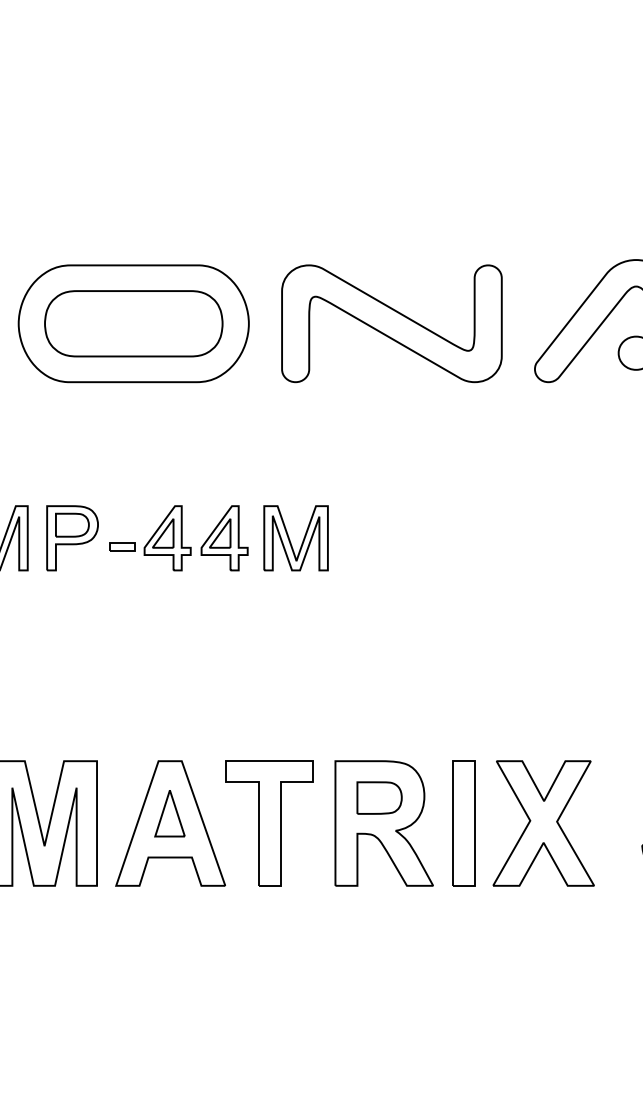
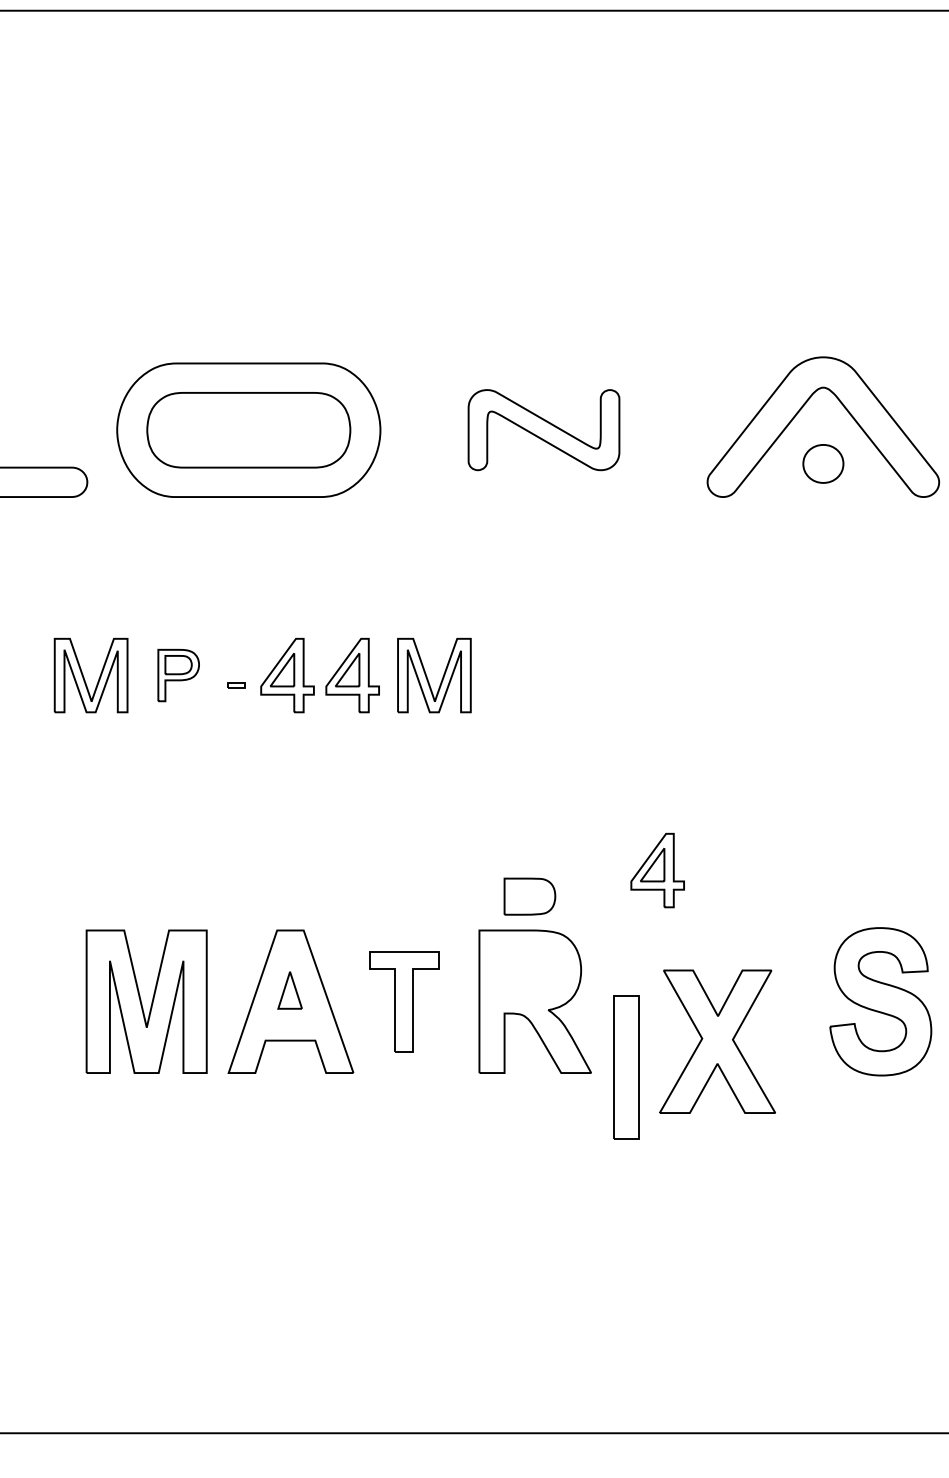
part: (391, 323) -> (543, 429), size x0.6
part: (72, 538) -> (178, 675), size x0.7
part: (123, 546) -> (236, 685), size x0.6
part: (491, 708) -> (657, 870), added
part: (379, 797) -> (529, 896), moved
part: (169, 813) -> (289, 990), size x0.7
part: (269, 823) -> (404, 1001), size x0.7
part: (464, 823) -> (626, 1067), moved
part: (543, 823) -> (717, 1041), moved

